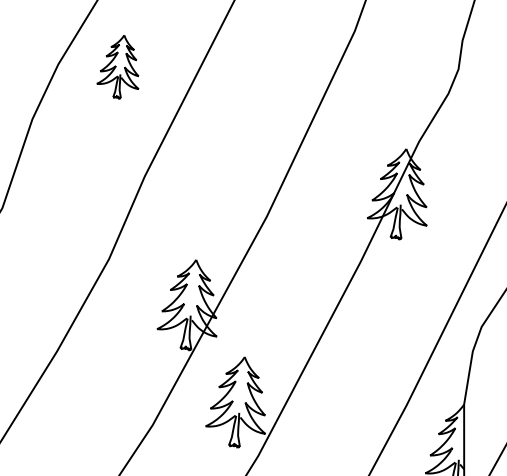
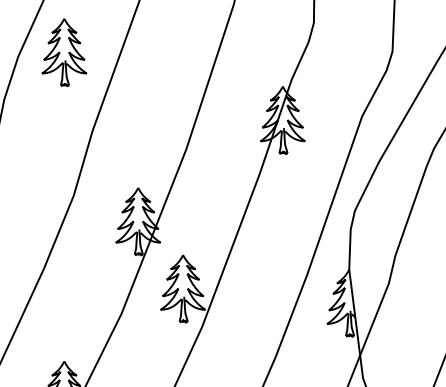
part: (119, 66) -> (63, 52), size x1.43

